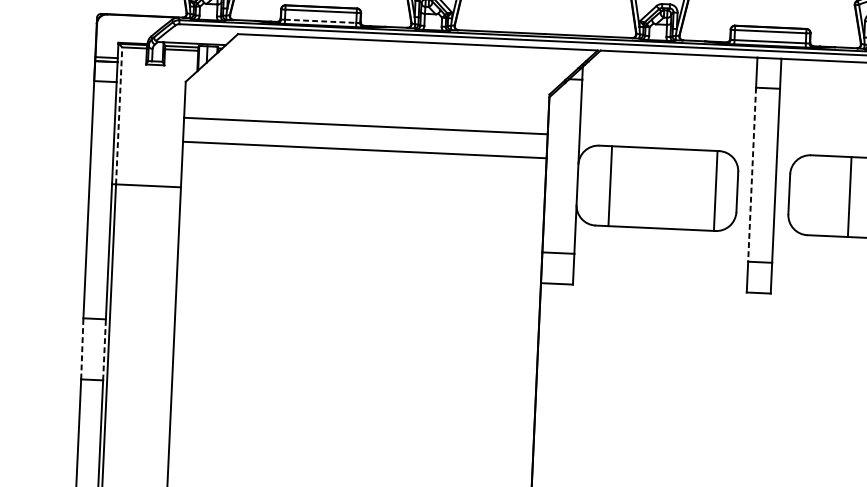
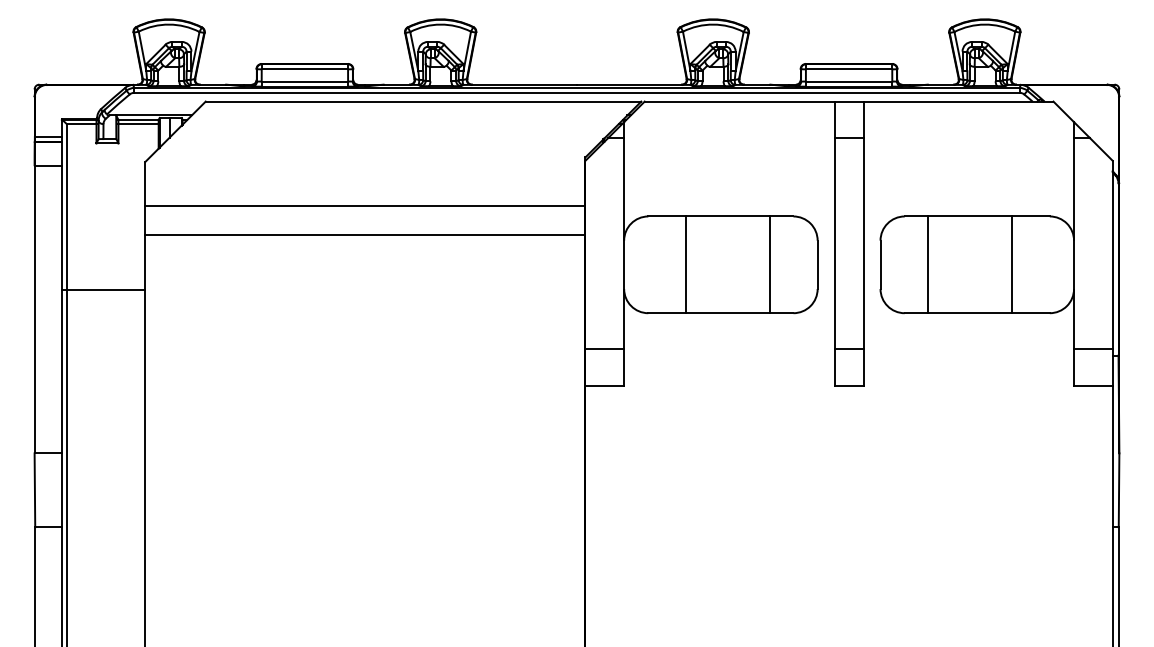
line: (321, 21) -> (305, 81), dashed -> solid
line: (119, 115) -> (66, 206), dashed -> solid
line: (752, 174) -> (834, 243), dashed -> solid
line: (610, 185) -> (685, 264), moved
line: (715, 190) -> (770, 264), moved
line: (849, 196) -> (927, 264), moved
line: (81, 348) -> (34, 490), dashed -> solid
line: (104, 350) -> (61, 490), dashed -> solid

